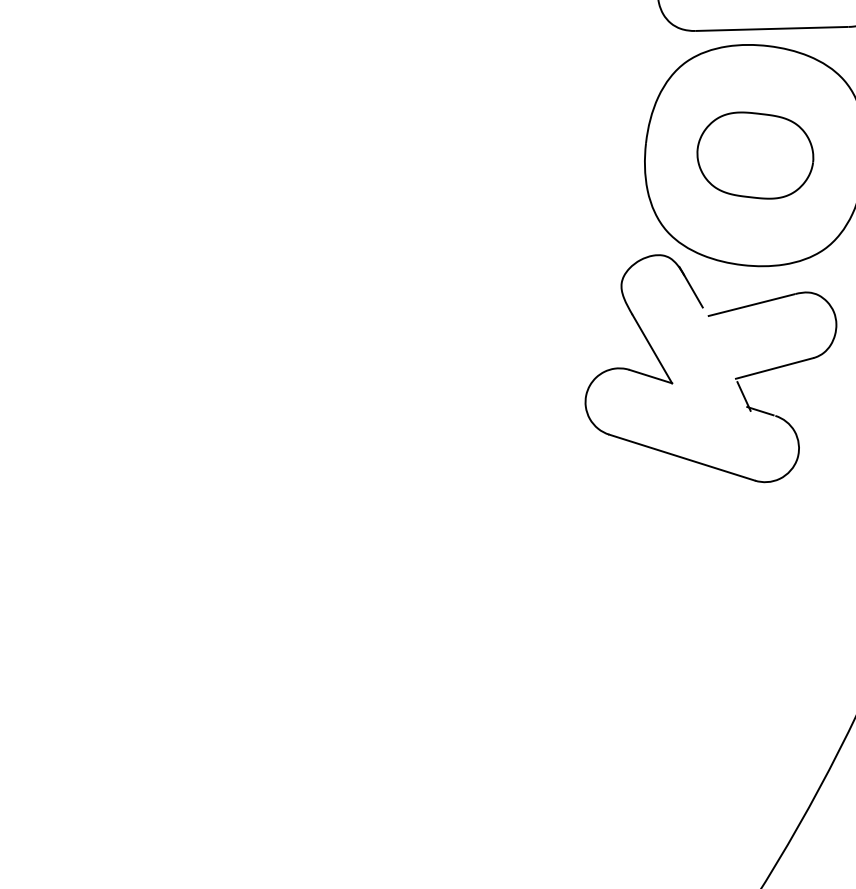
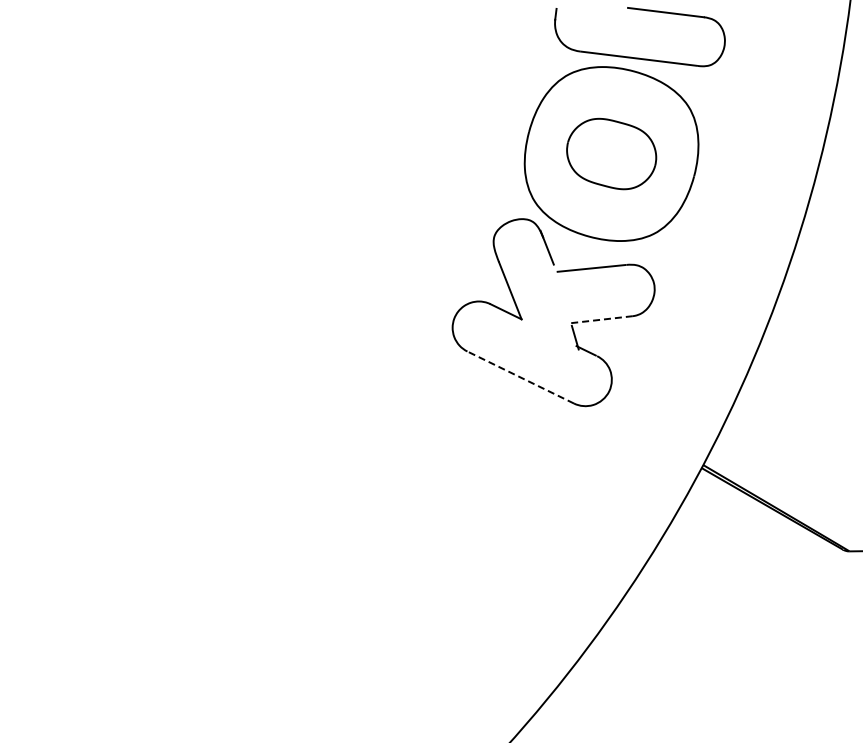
line: (773, 368) -> (601, 319), solid -> dashed
line: (681, 457) -> (520, 377), solid -> dashed

